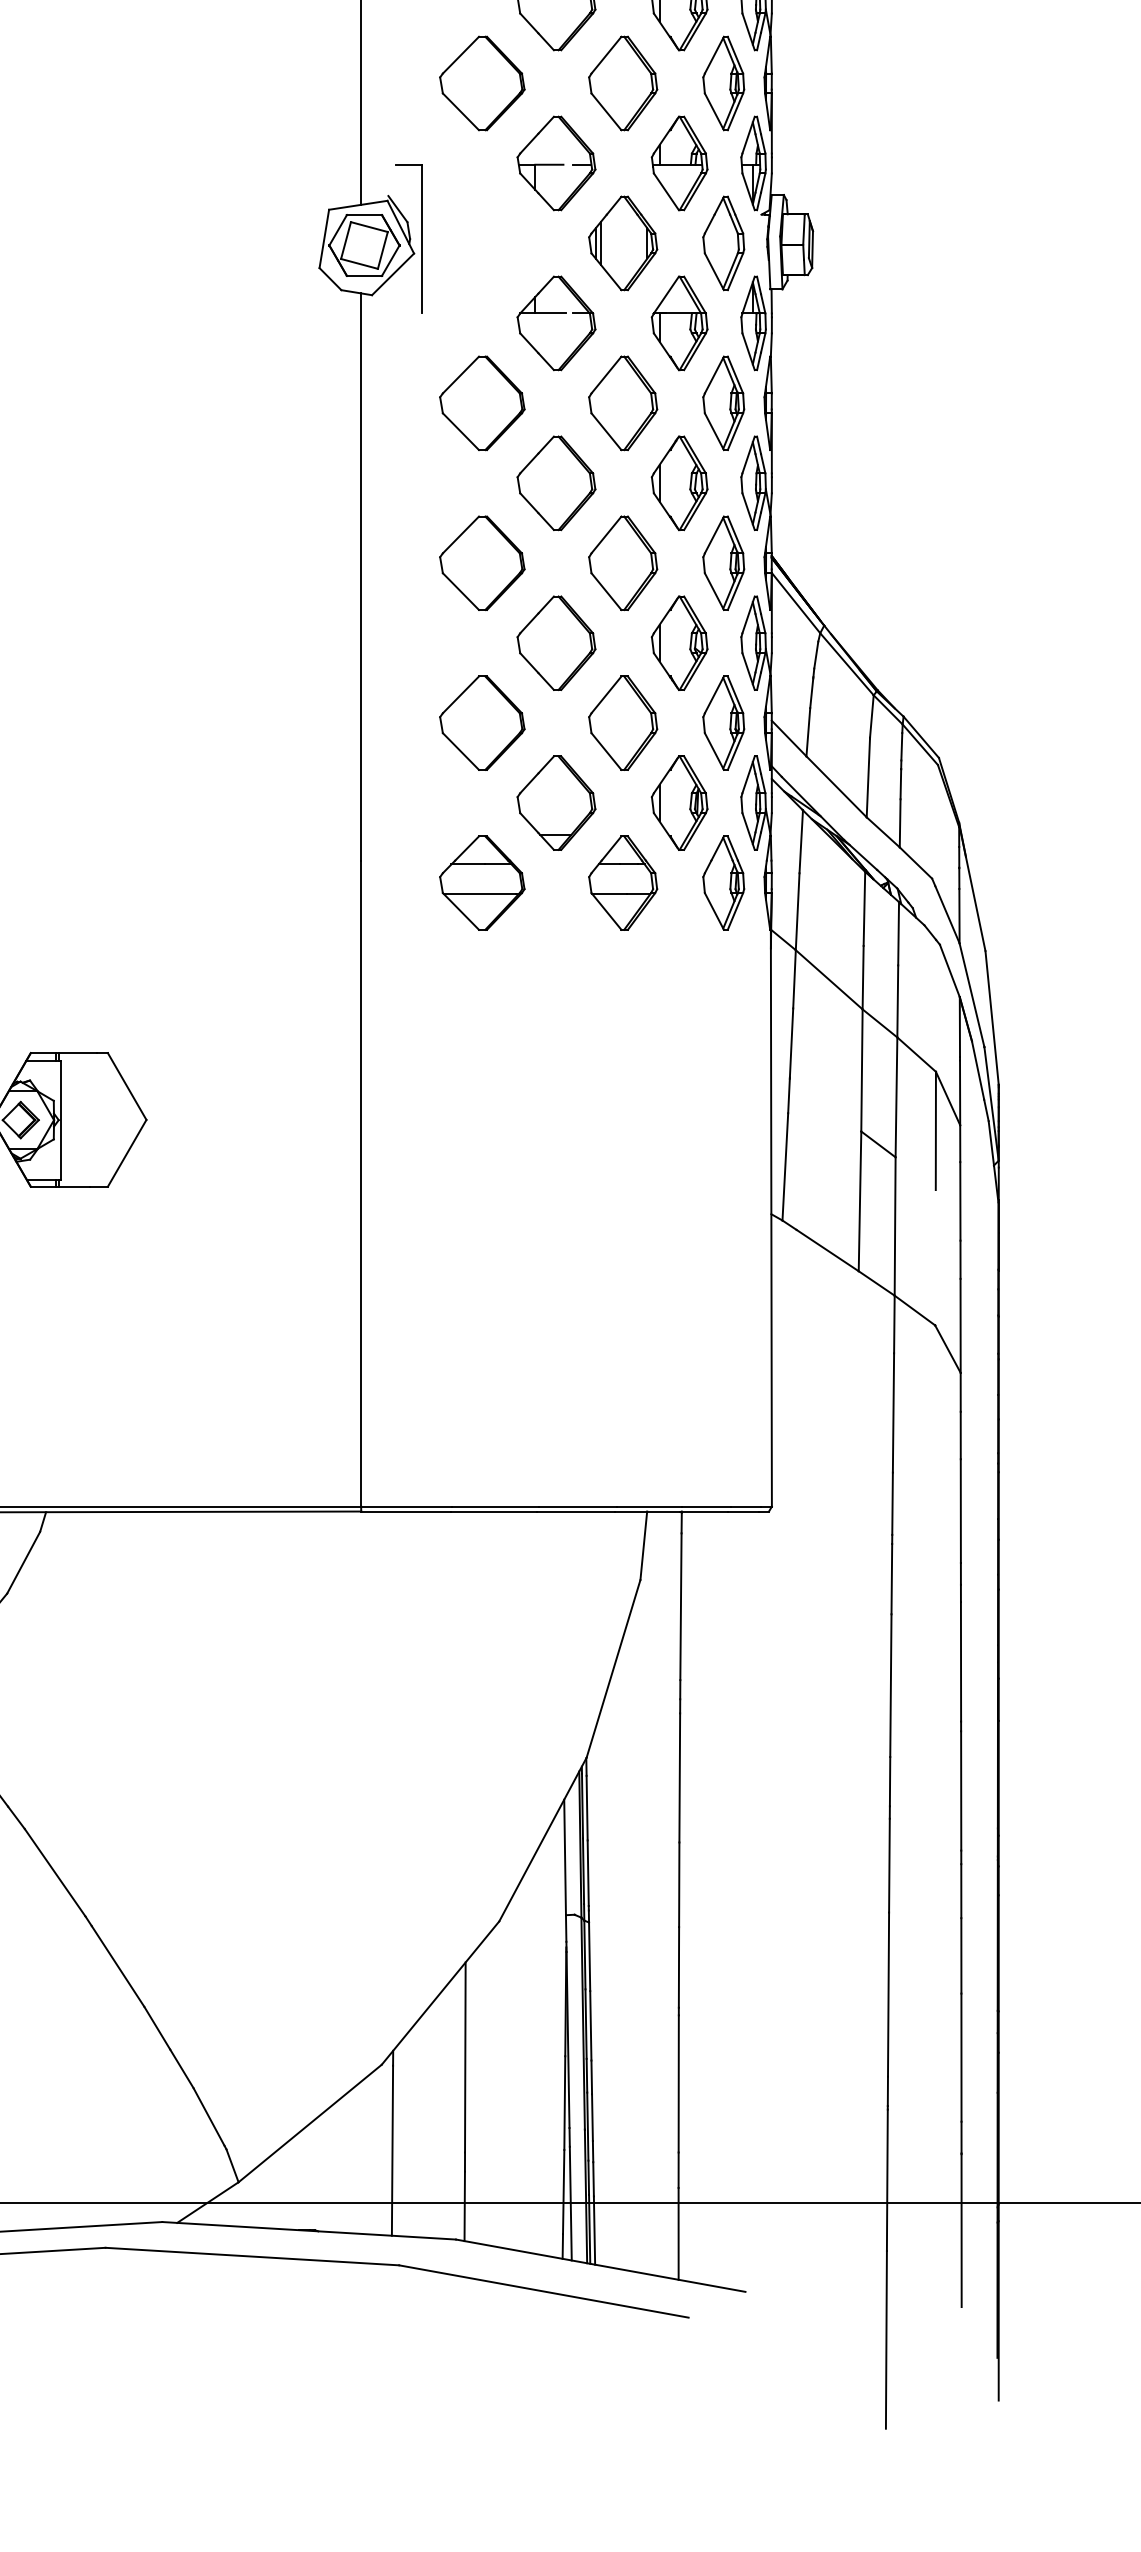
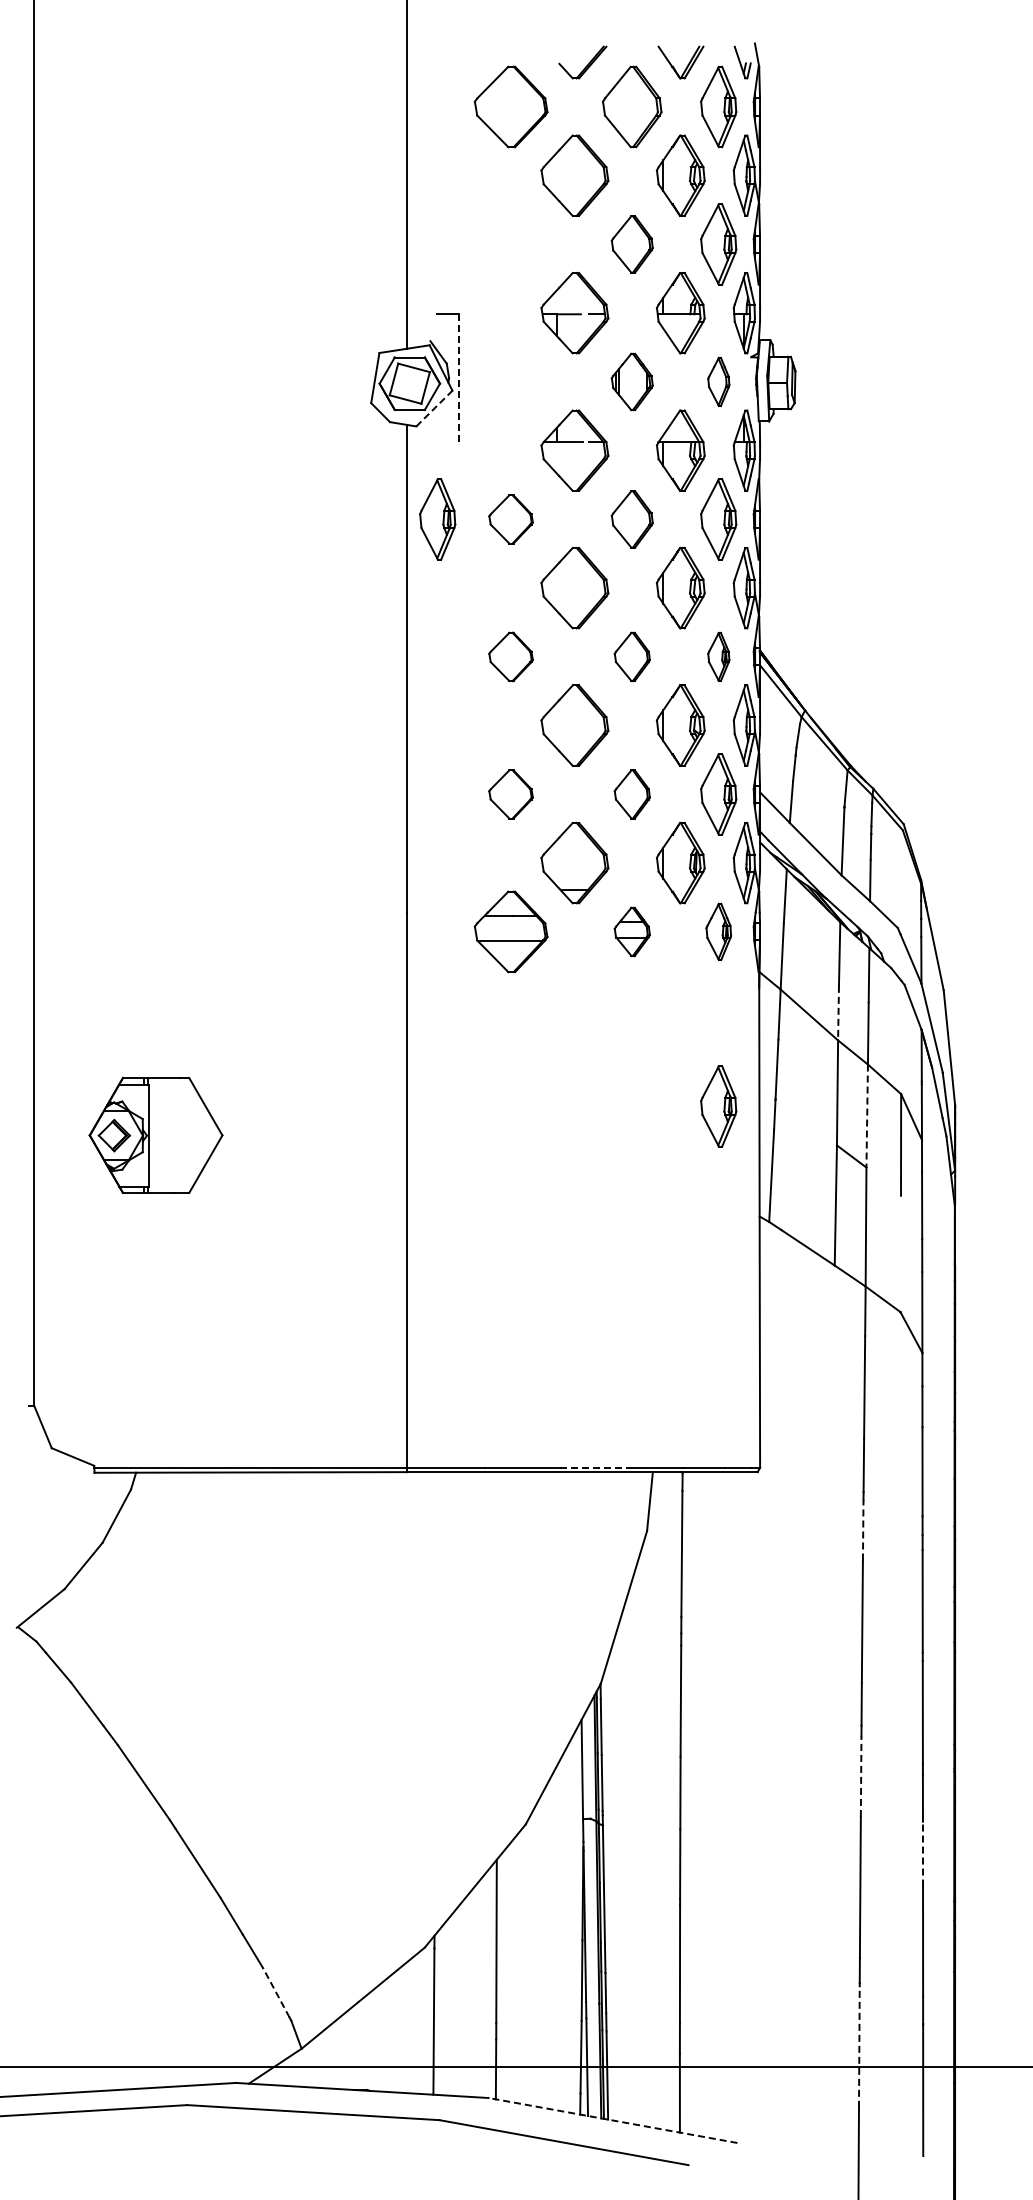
part: (481, 83) -> (510, 244), removed
part: (623, 83) -> (632, 244), size x0.7
line: (422, 239) -> (459, 378), solid -> dashed
part: (623, 242) -> (632, 381), size x0.7
part: (723, 242) -> (718, 381), size x0.6
line: (393, 274) -> (434, 408), solid -> dashed
part: (396, 403) -> (437, 519), added
part: (481, 403) -> (510, 519), size x0.6
part: (623, 403) -> (632, 519), size x0.7
part: (481, 562) -> (510, 656), size x0.6
part: (623, 562) -> (632, 656), size x0.6
part: (723, 562) -> (718, 656), size x0.6
part: (481, 723) -> (510, 794), size x0.6
part: (623, 723) -> (632, 794), size x0.6
part: (623, 882) -> (632, 931), size x0.6
part: (723, 882) -> (718, 931), size x0.7
line: (863, 978) -> (838, 1013), solid -> dashed
part: (723, 1086) -> (718, 1106), added
line: (896, 1097) -> (867, 1116), solid -> dashed
line: (578, 1506) -> (593, 1467), solid -> dashed
line: (892, 1578) -> (863, 1529), solid -> dashed
line: (889, 1865) -> (861, 1776), solid -> dashed
line: (961, 1955) -> (923, 1853), solid -> dashed
line: (209, 2116) -> (276, 1992), solid -> dashed
line: (887, 2180) -> (859, 2047), solid -> dashed
line: (600, 2265) -> (612, 2120), solid -> dashed

